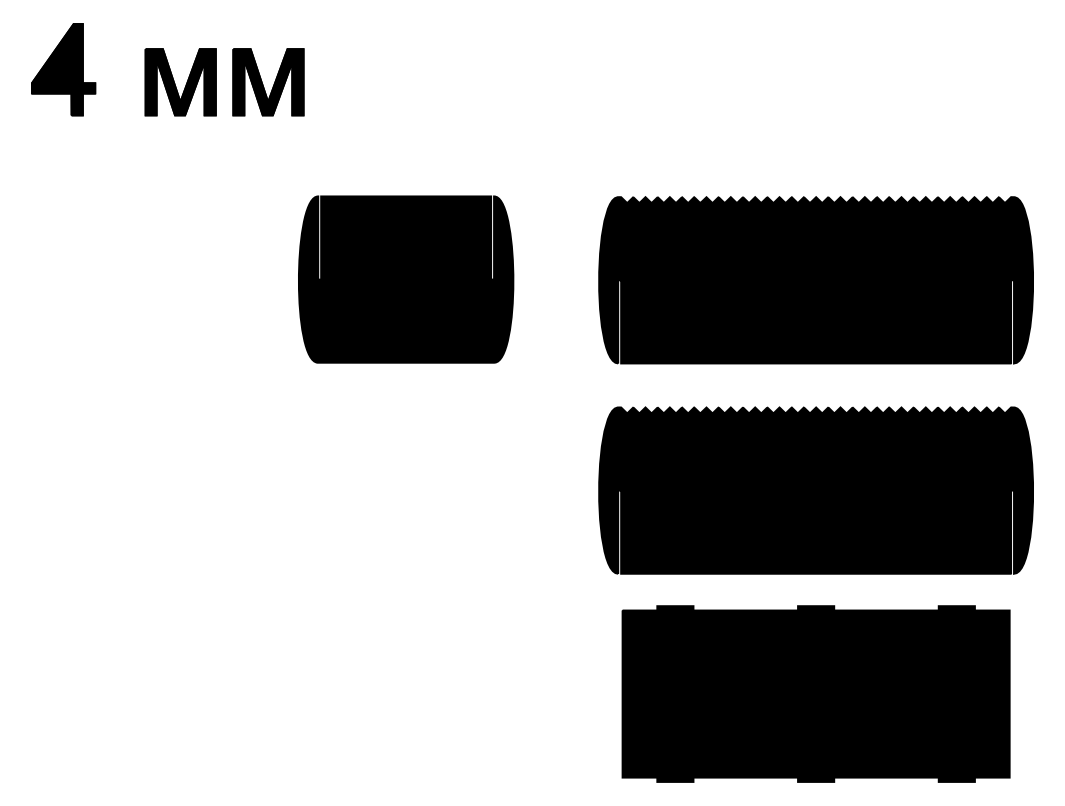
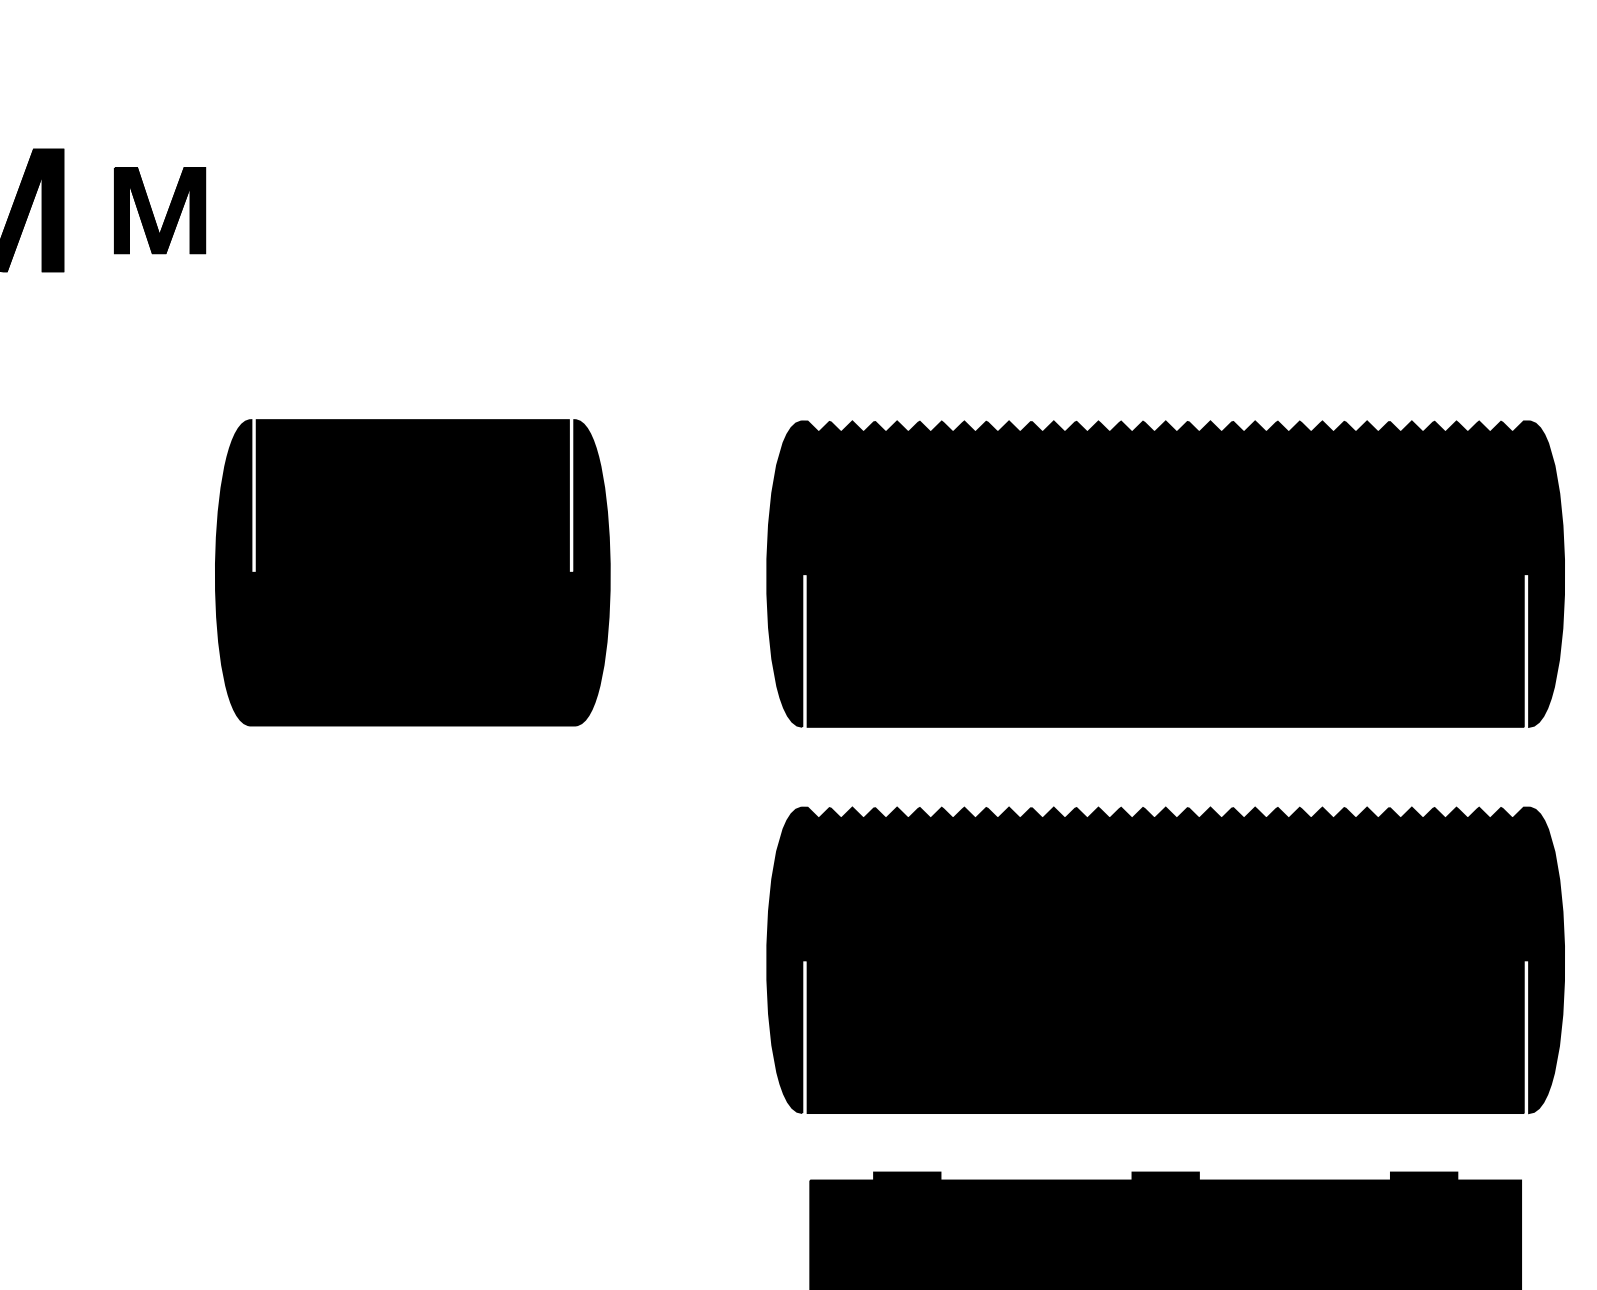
part: (268, 82) -> (160, 210), size x0.7

